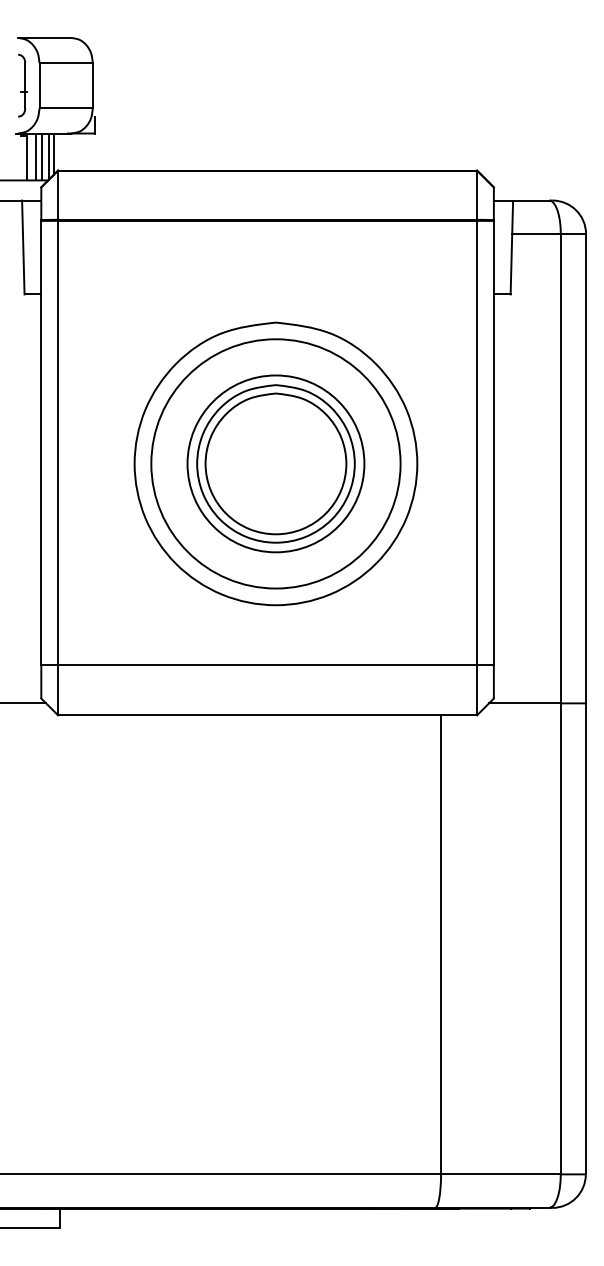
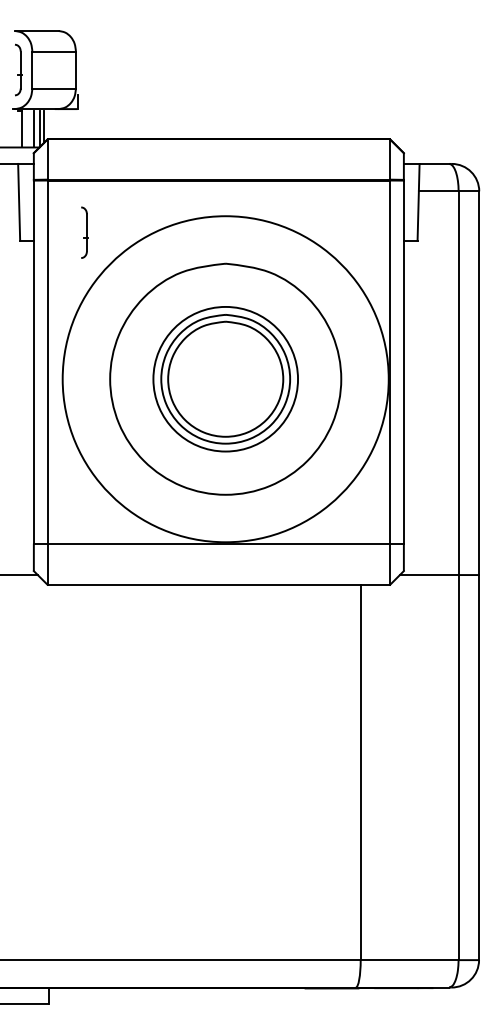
line: (36, 158) -> (29, 129), removed
part: (103, 284) -> (84, 232), added
circle: (275, 463) -> (225, 378), size x1.6

